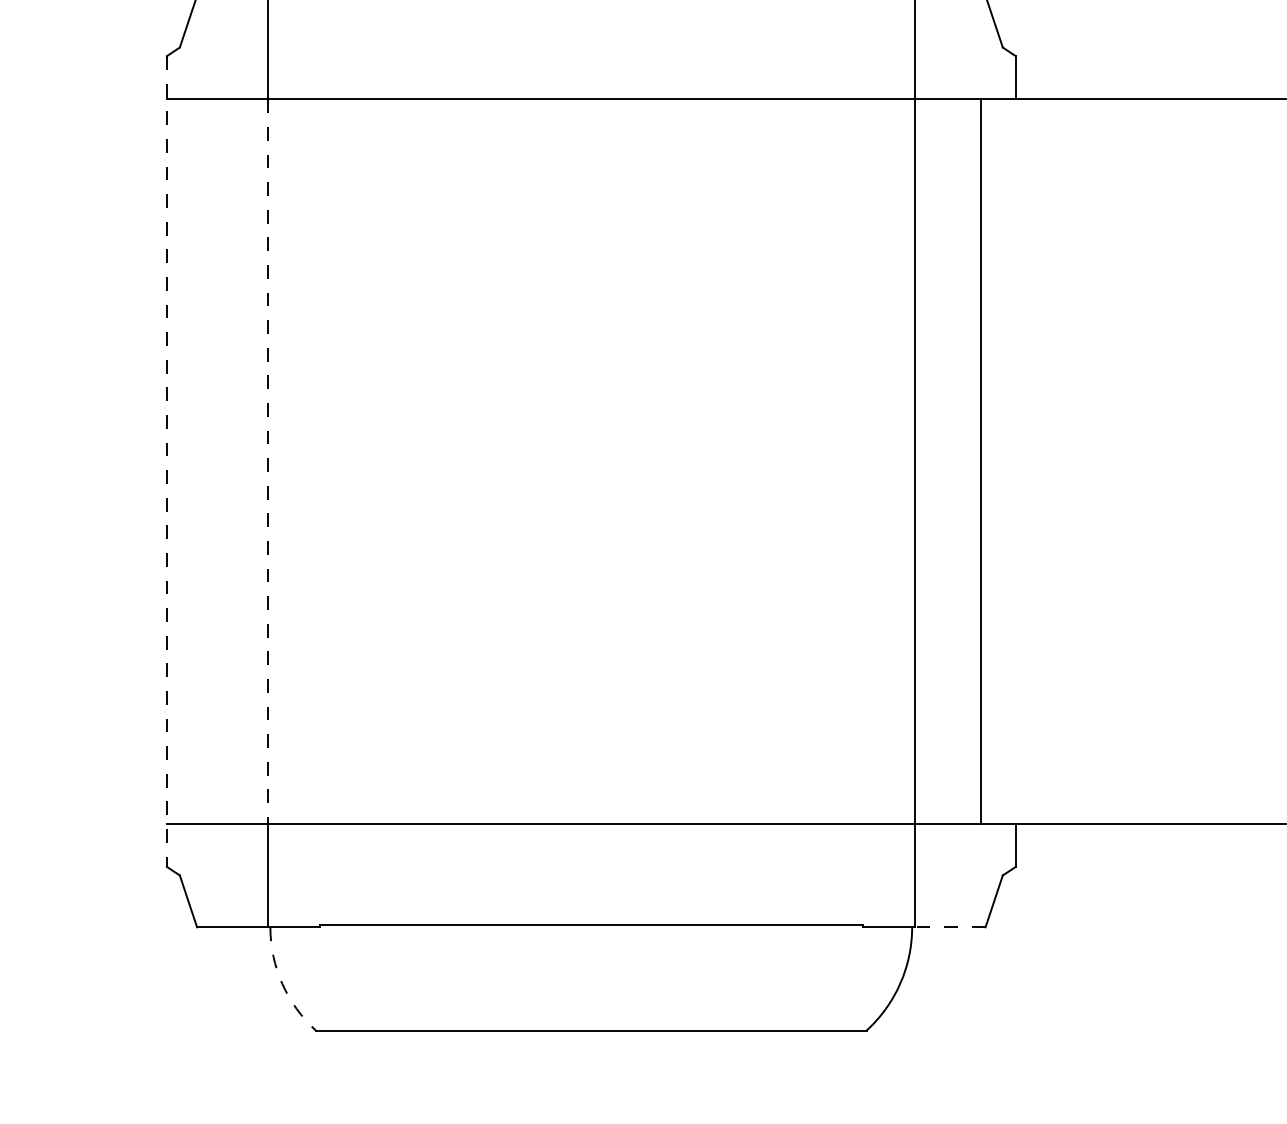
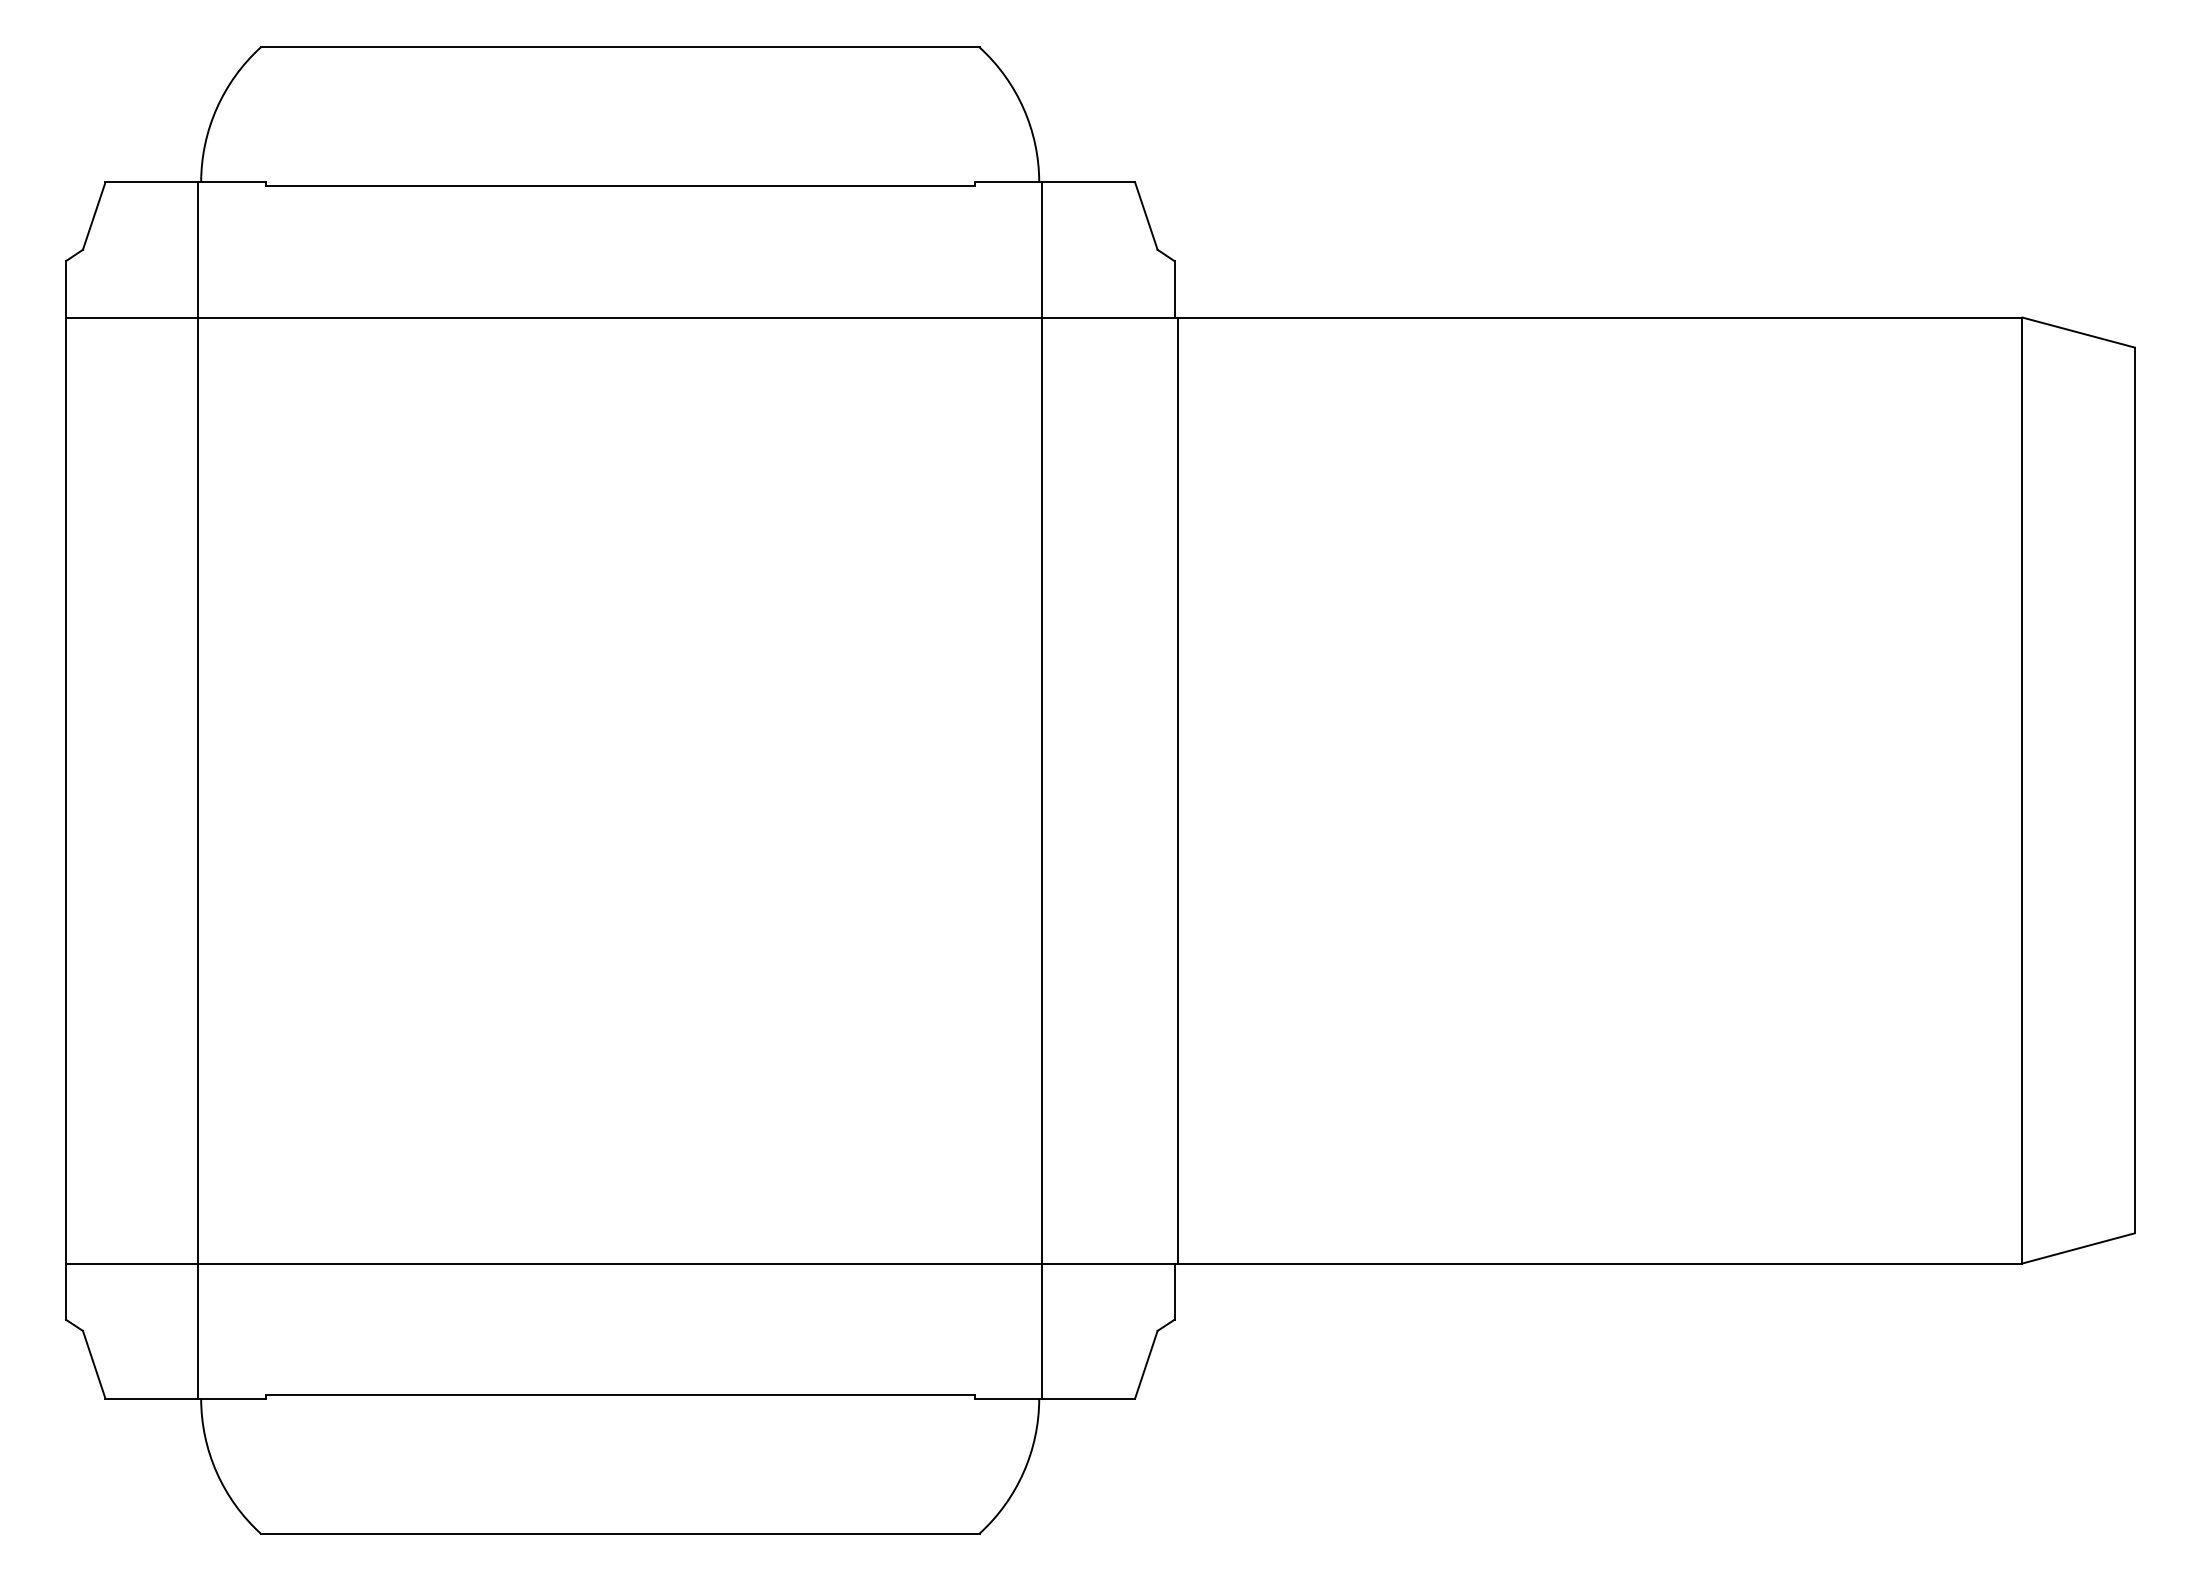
line: (167, 461) -> (66, 790), dashed -> solid
line: (267, 461) -> (197, 790), dashed -> solid
line: (980, 461) -> (1177, 790), moved
line: (949, 927) -> (1088, 1398), dashed -> solid
arc: (282, 983) -> (216, 1472), dashed -> solid

